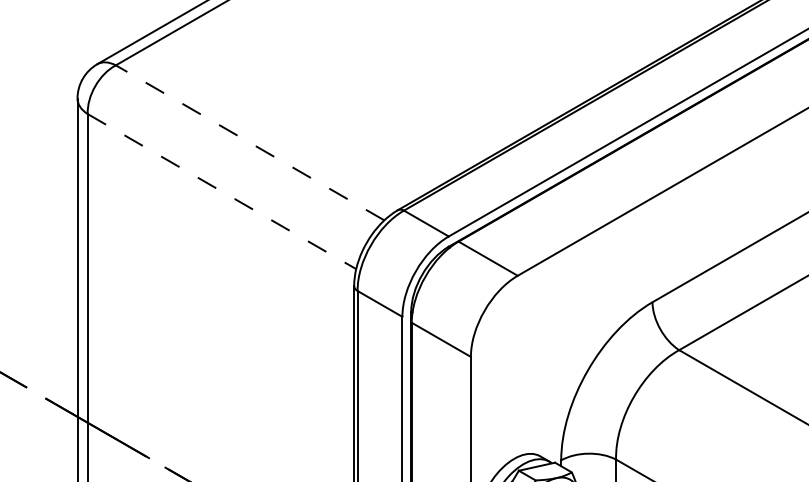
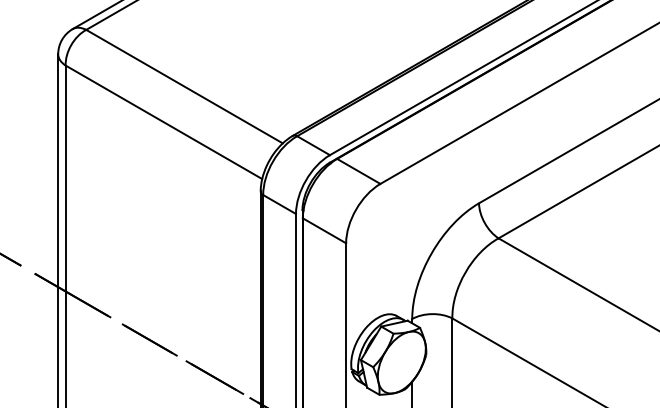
line: (250, 142) -> (184, 86), dashed -> solid
line: (222, 191) -> (164, 122), dashed -> solid

